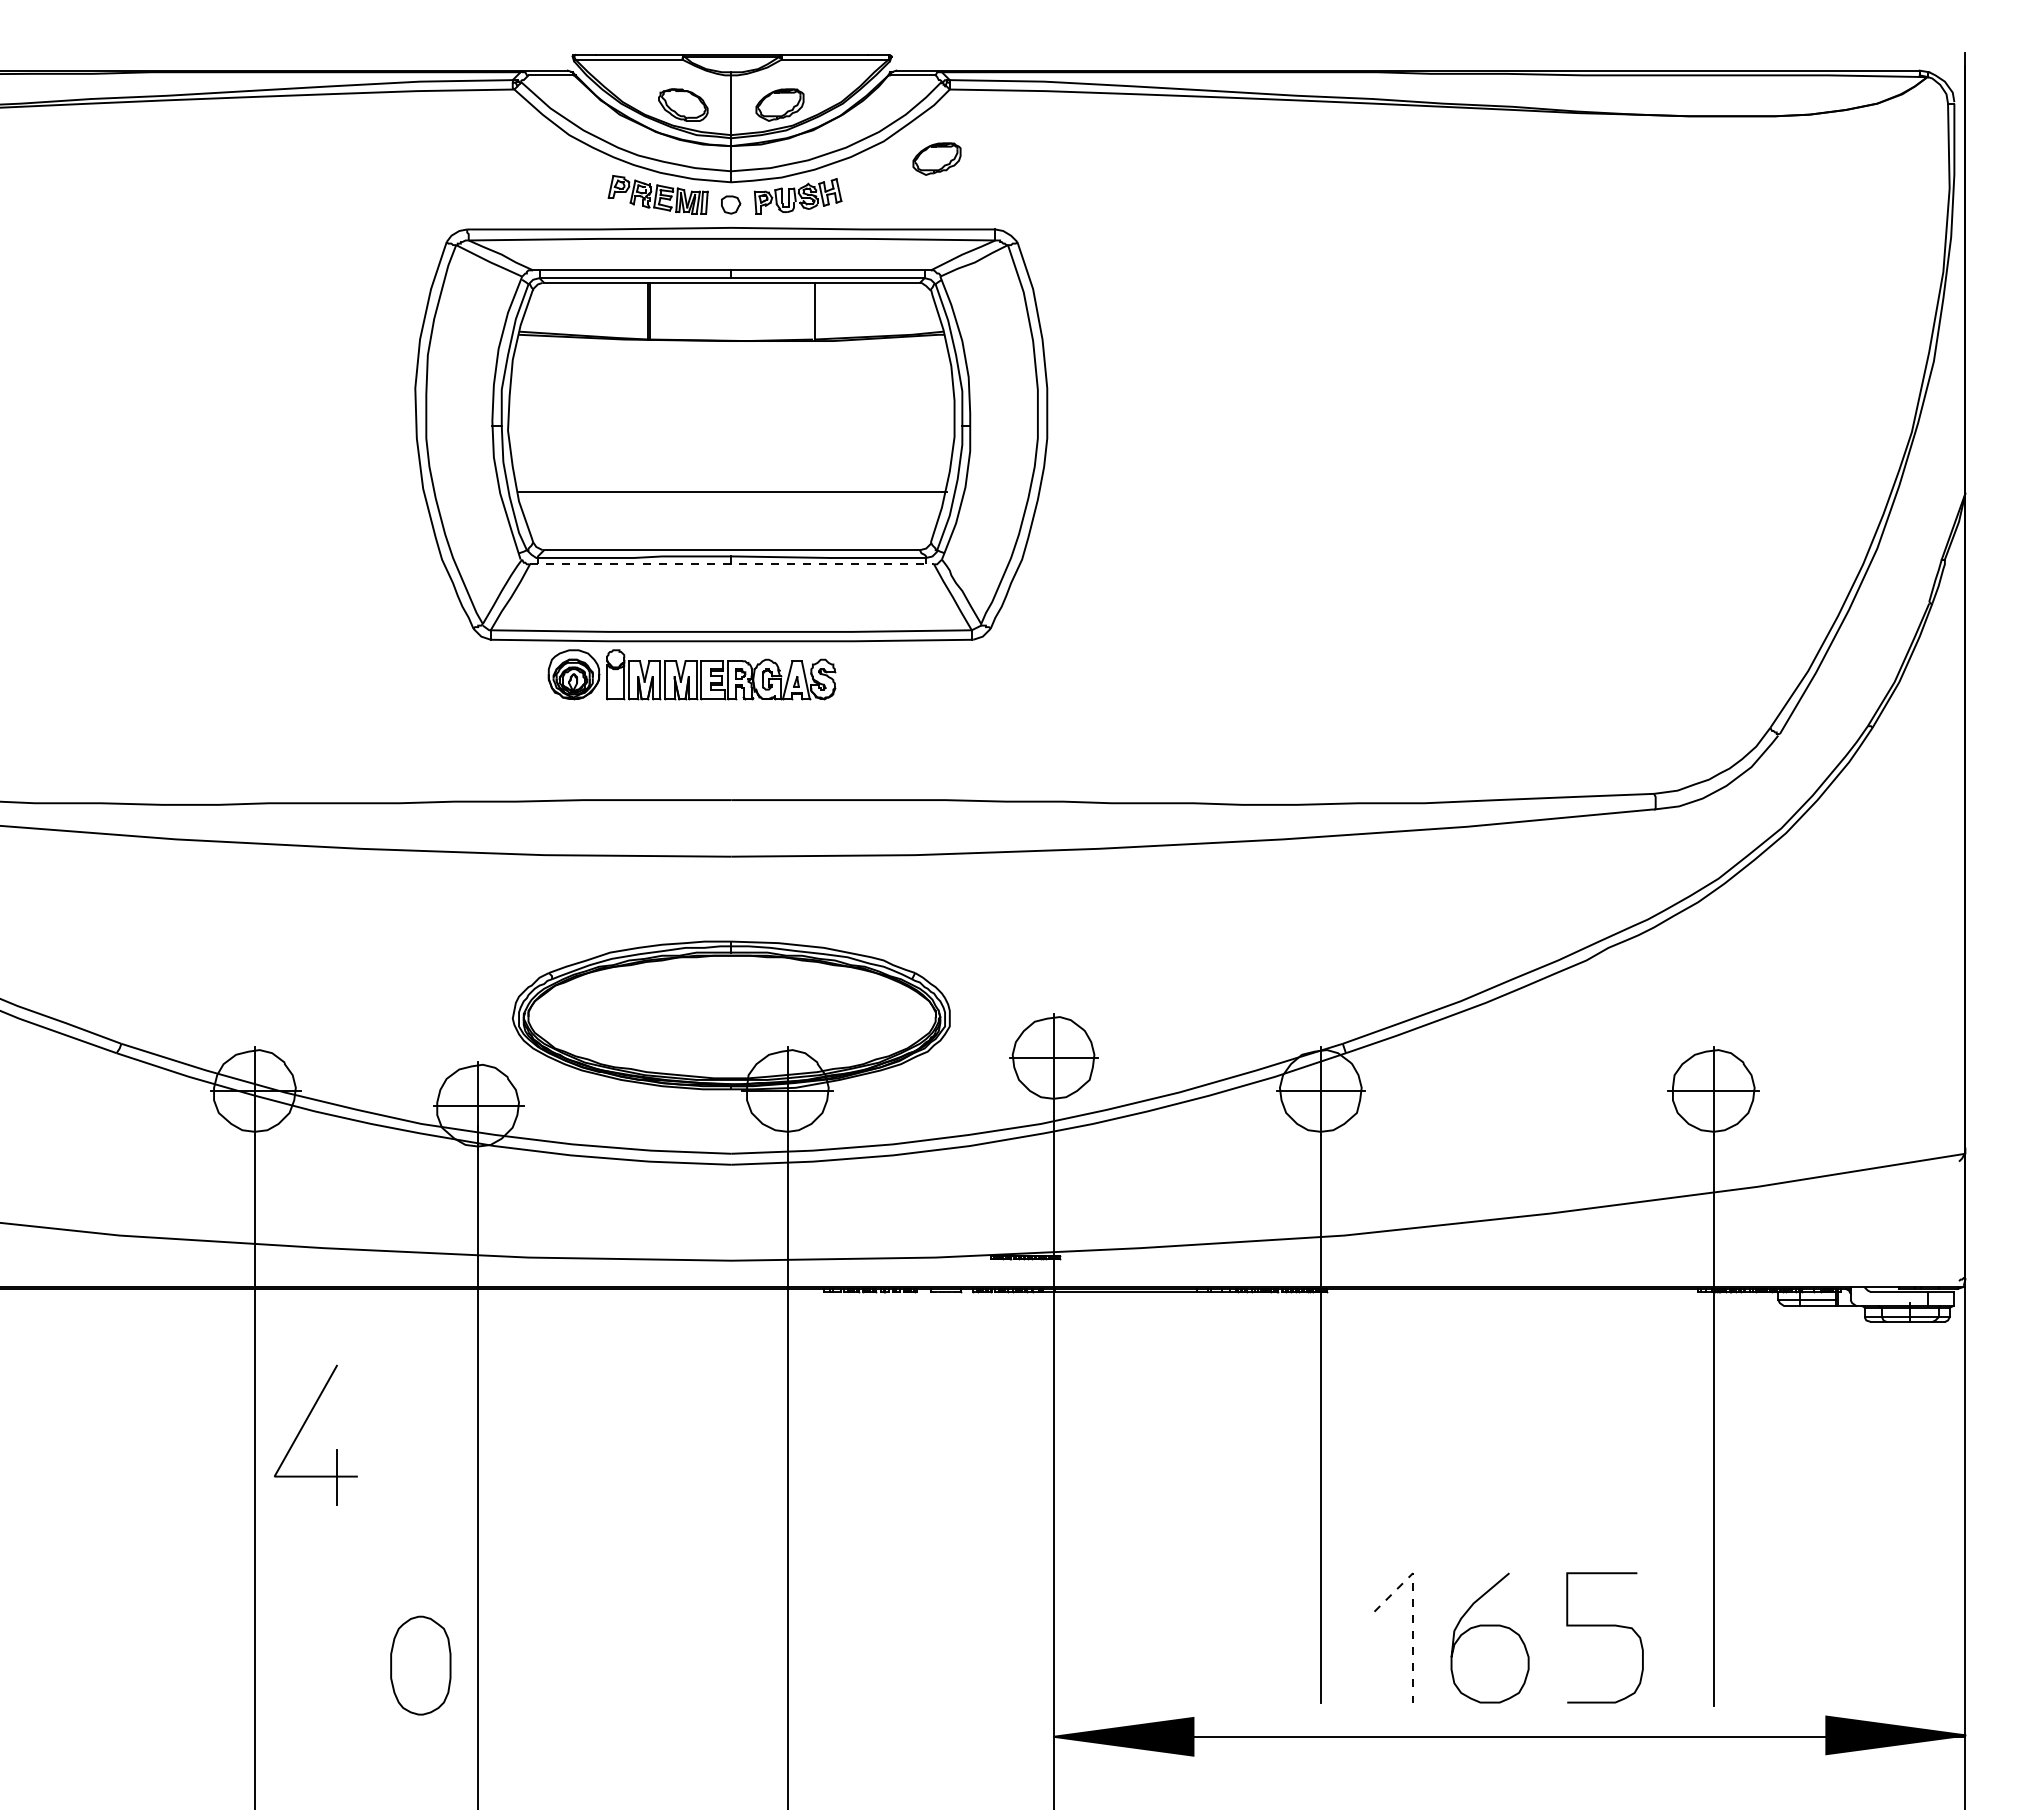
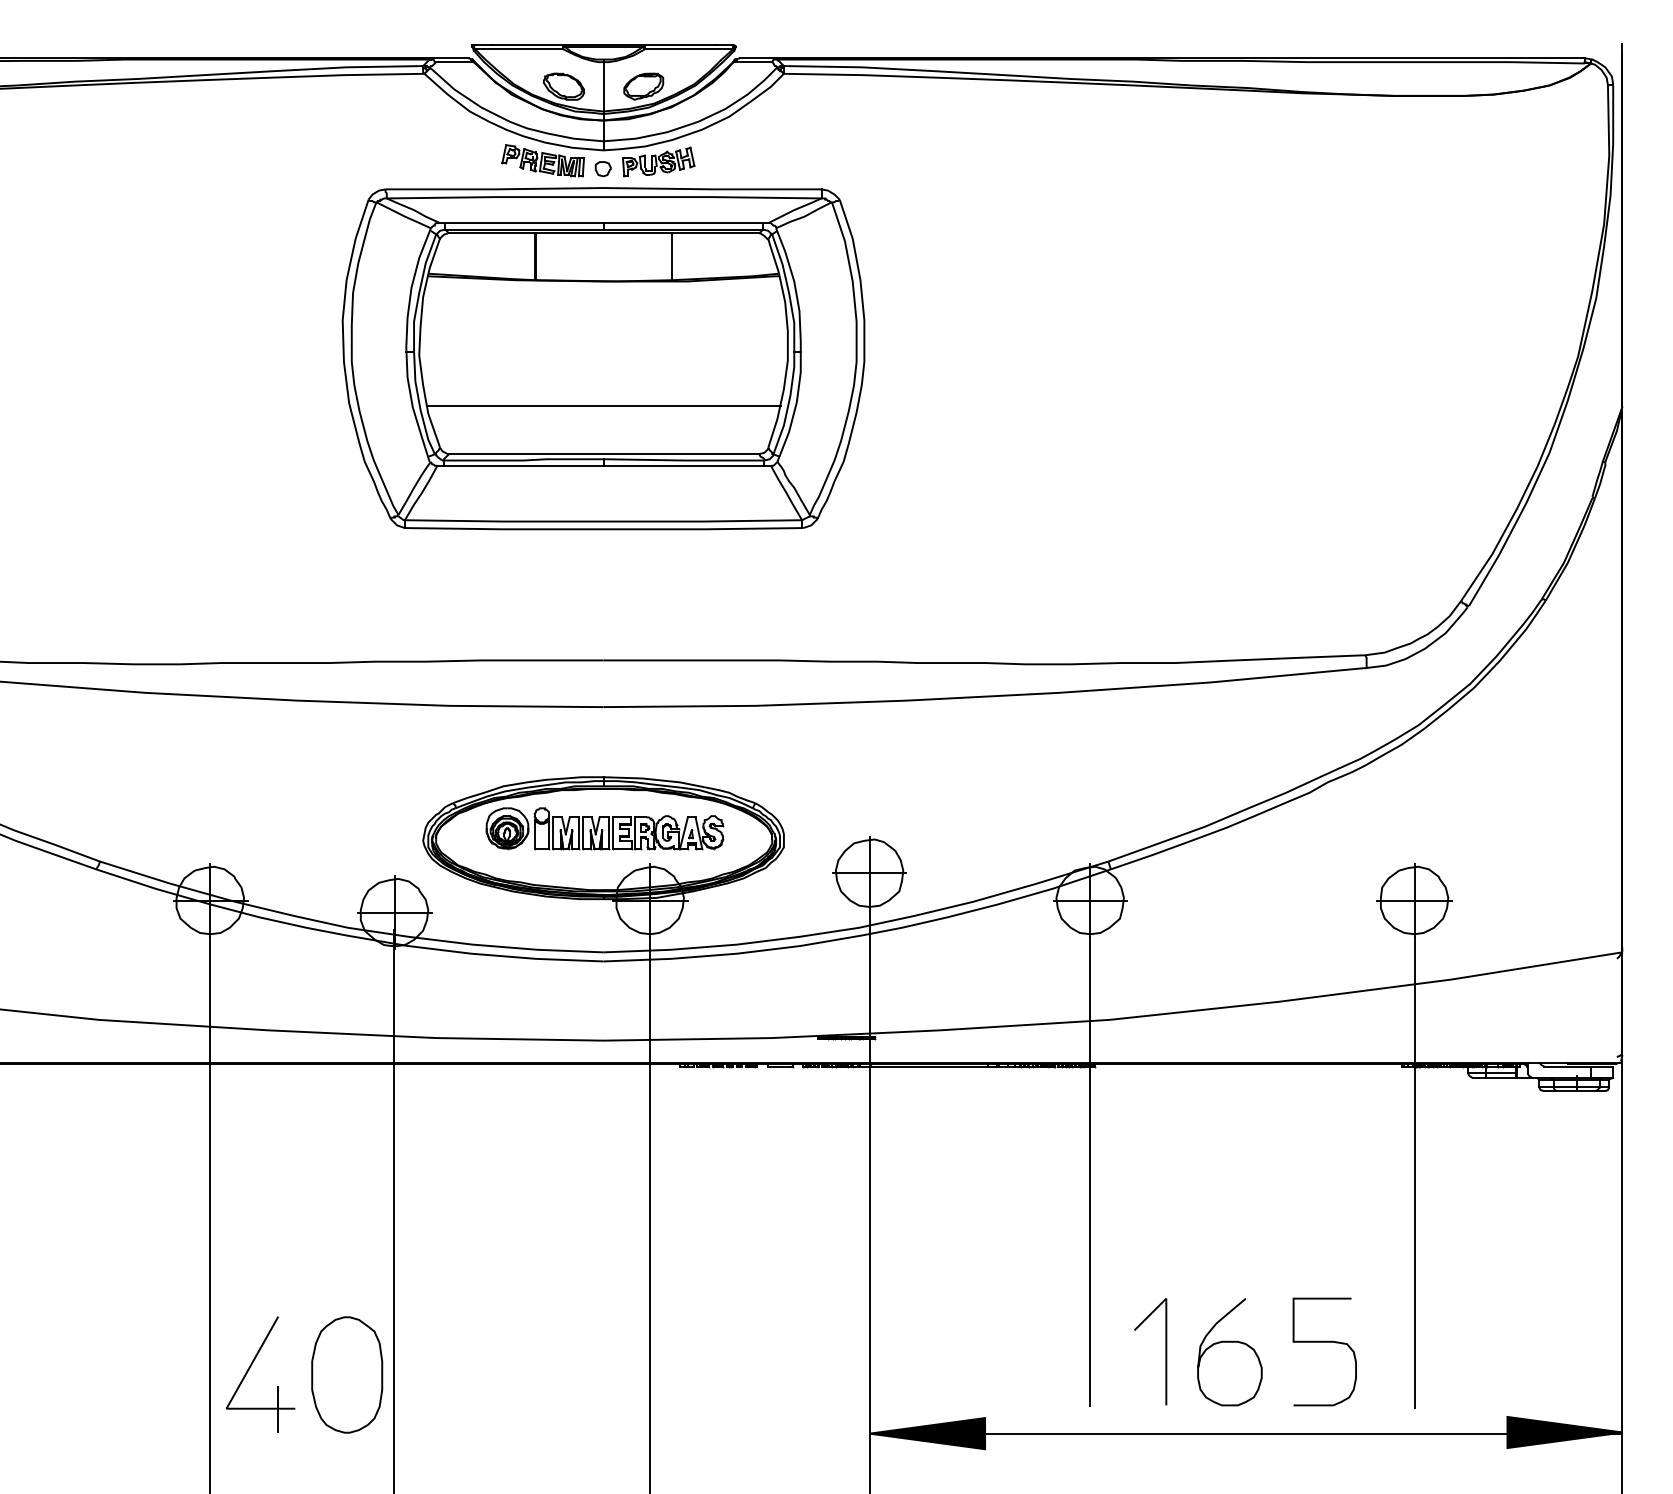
part: (936, 158) -> (772, 130), removed
line: (732, 564) -> (604, 465), dashed -> solid
part: (691, 674) -> (604, 828), moved
part: (303, 1427) -> (250, 1368), moved
line: (1413, 1610) -> (1166, 1329), dashed -> solid
part: (420, 1665) -> (346, 1374), size x1.43

